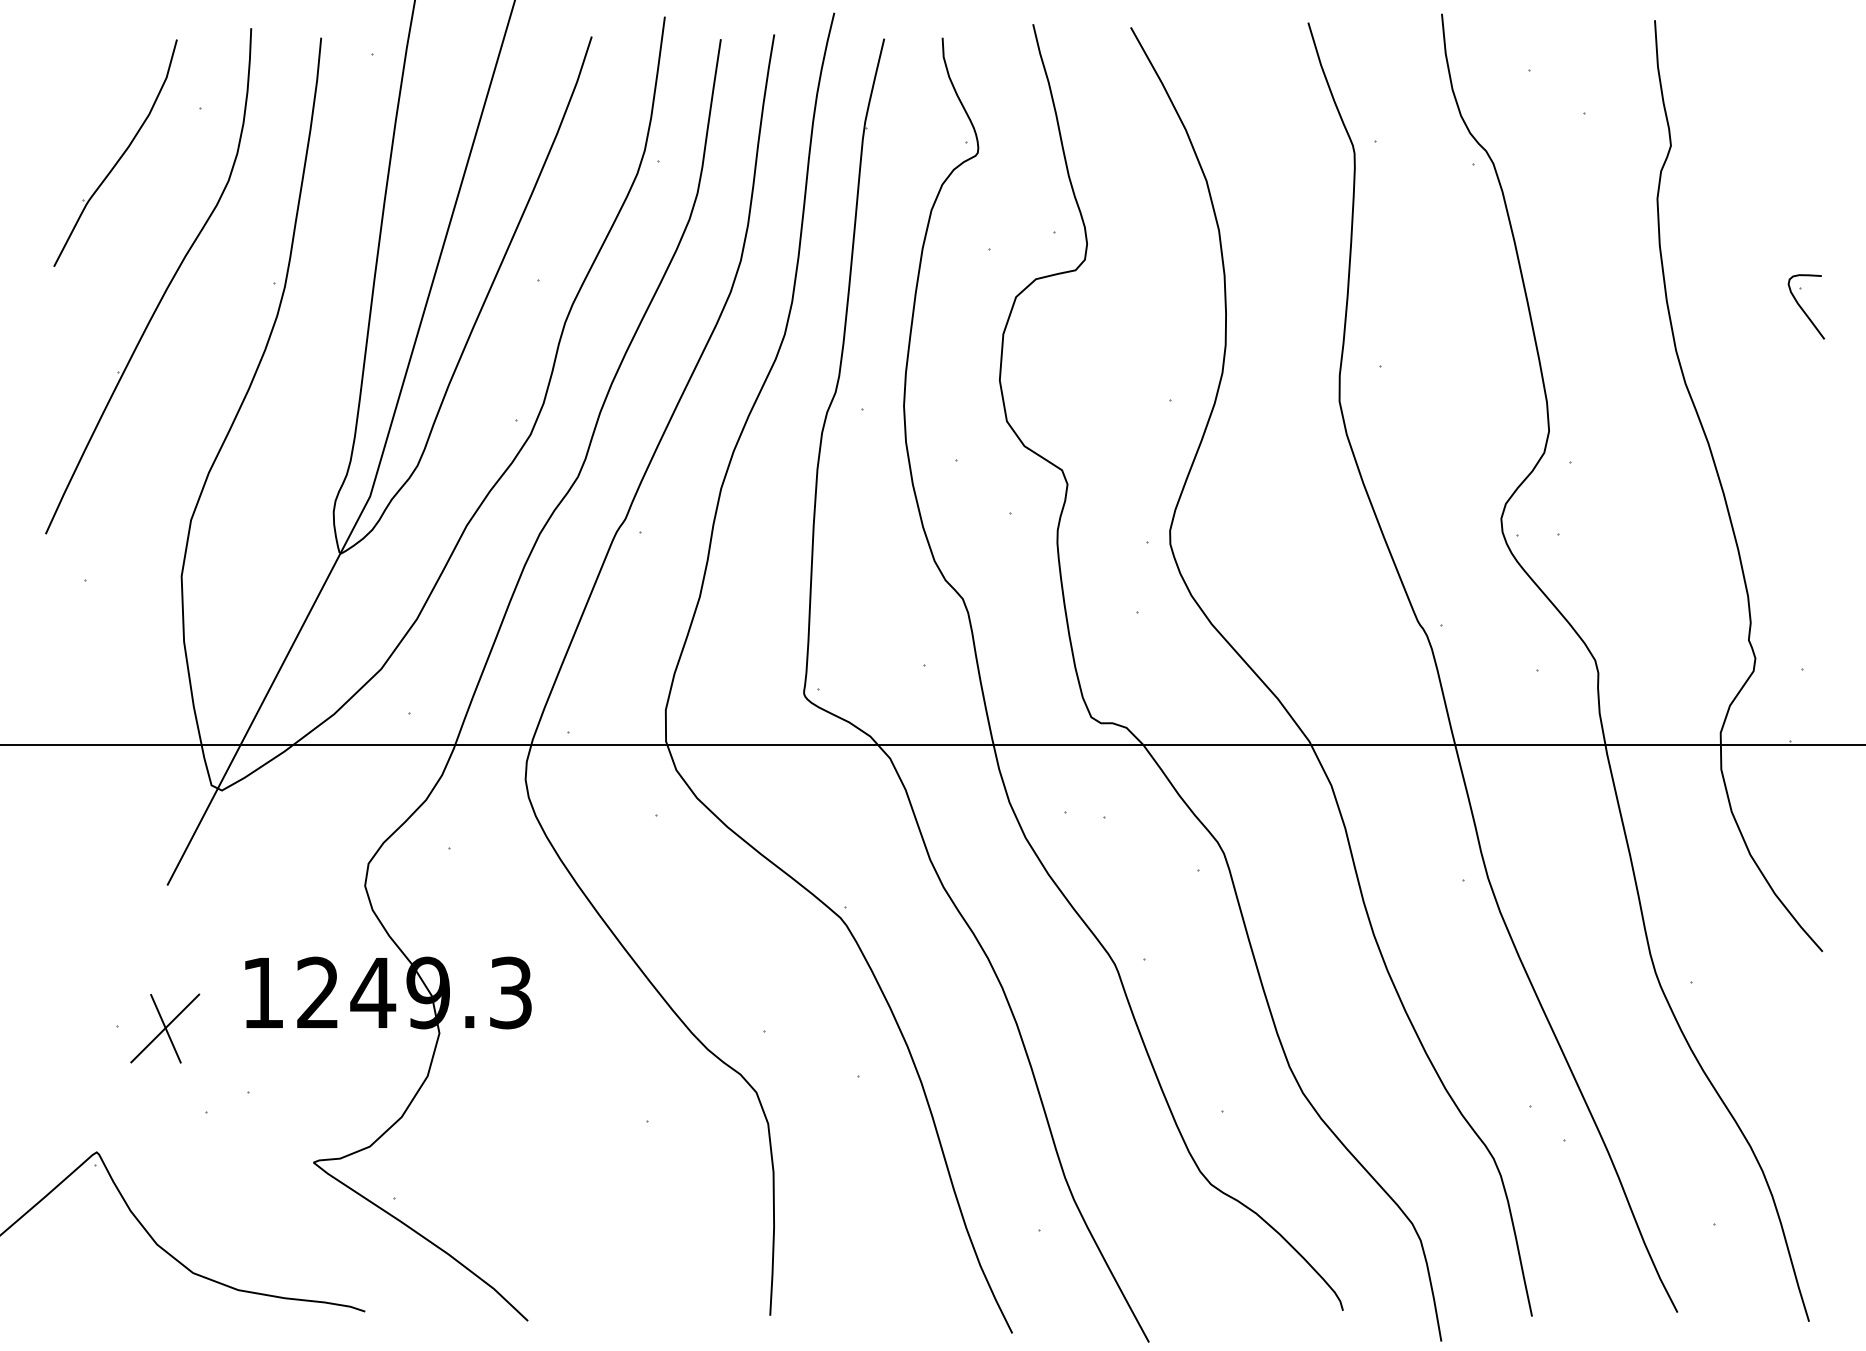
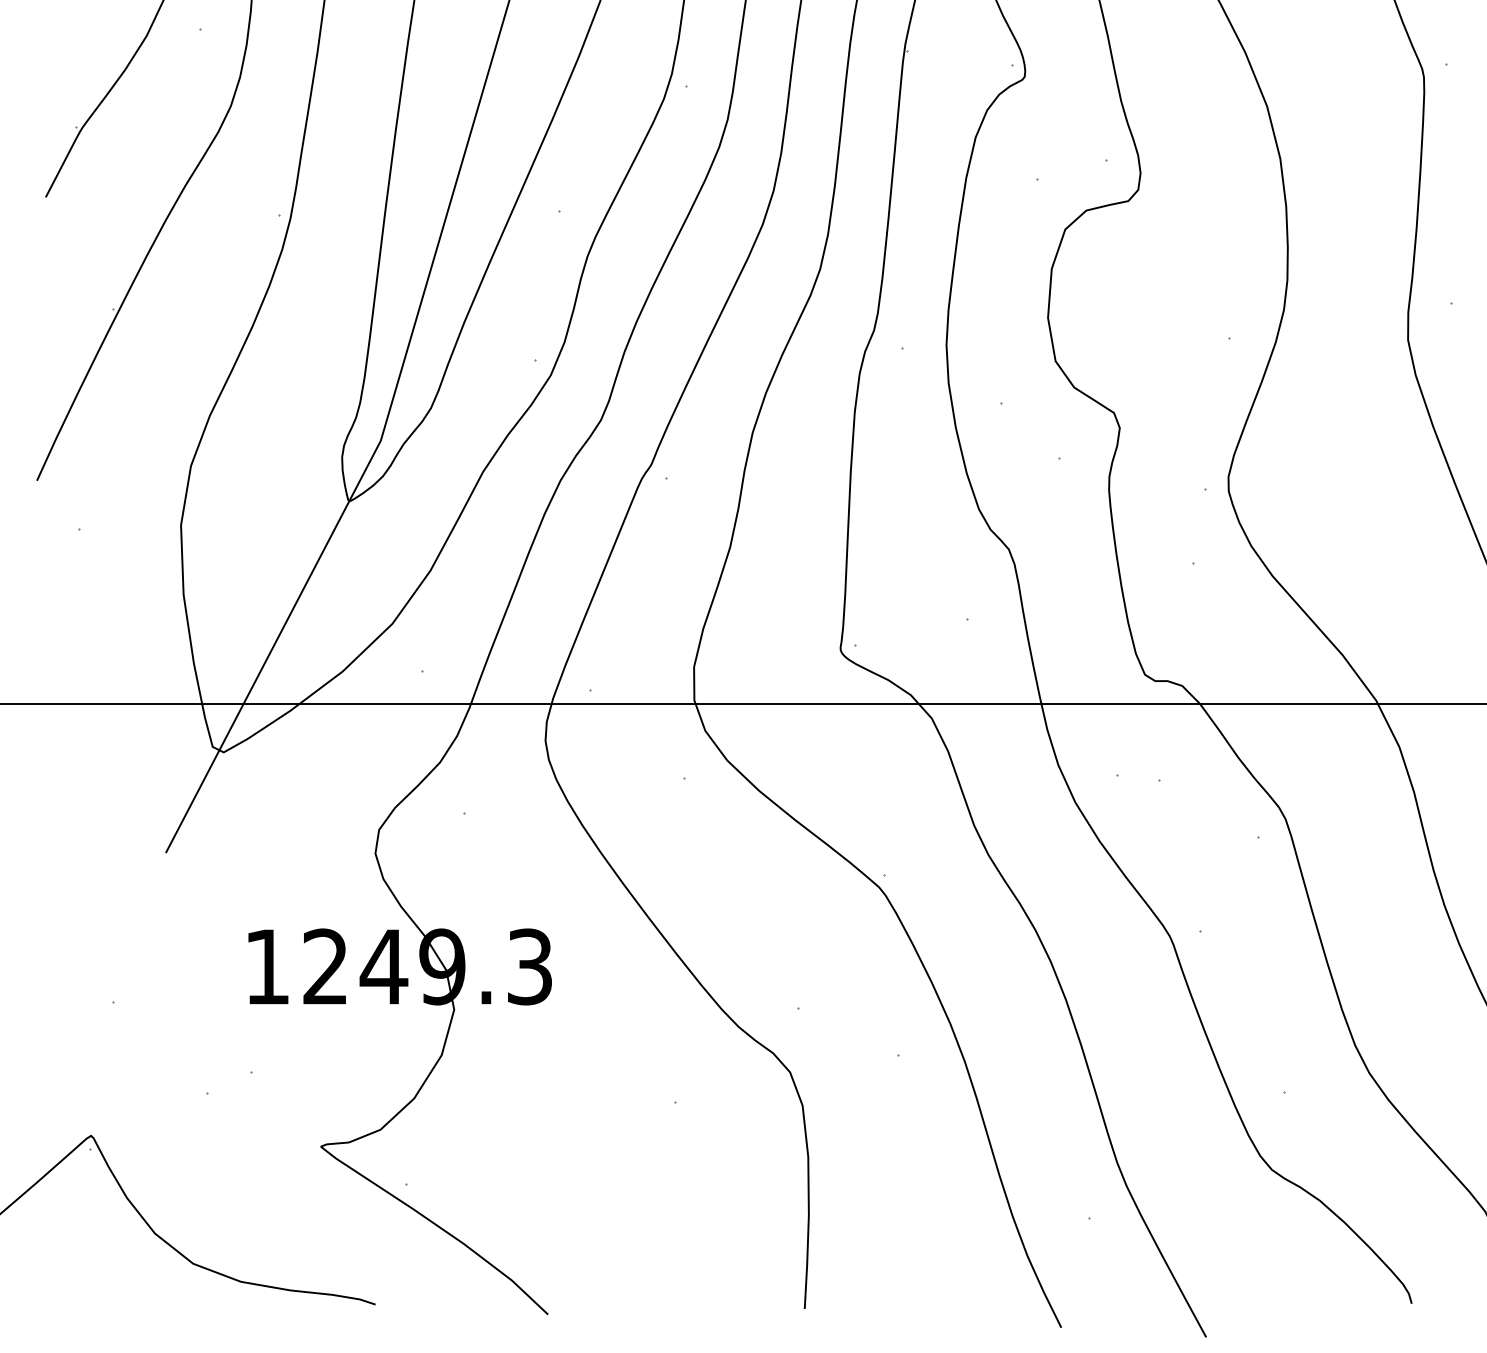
part: (165, 1028) -> (163, 1004), removed

